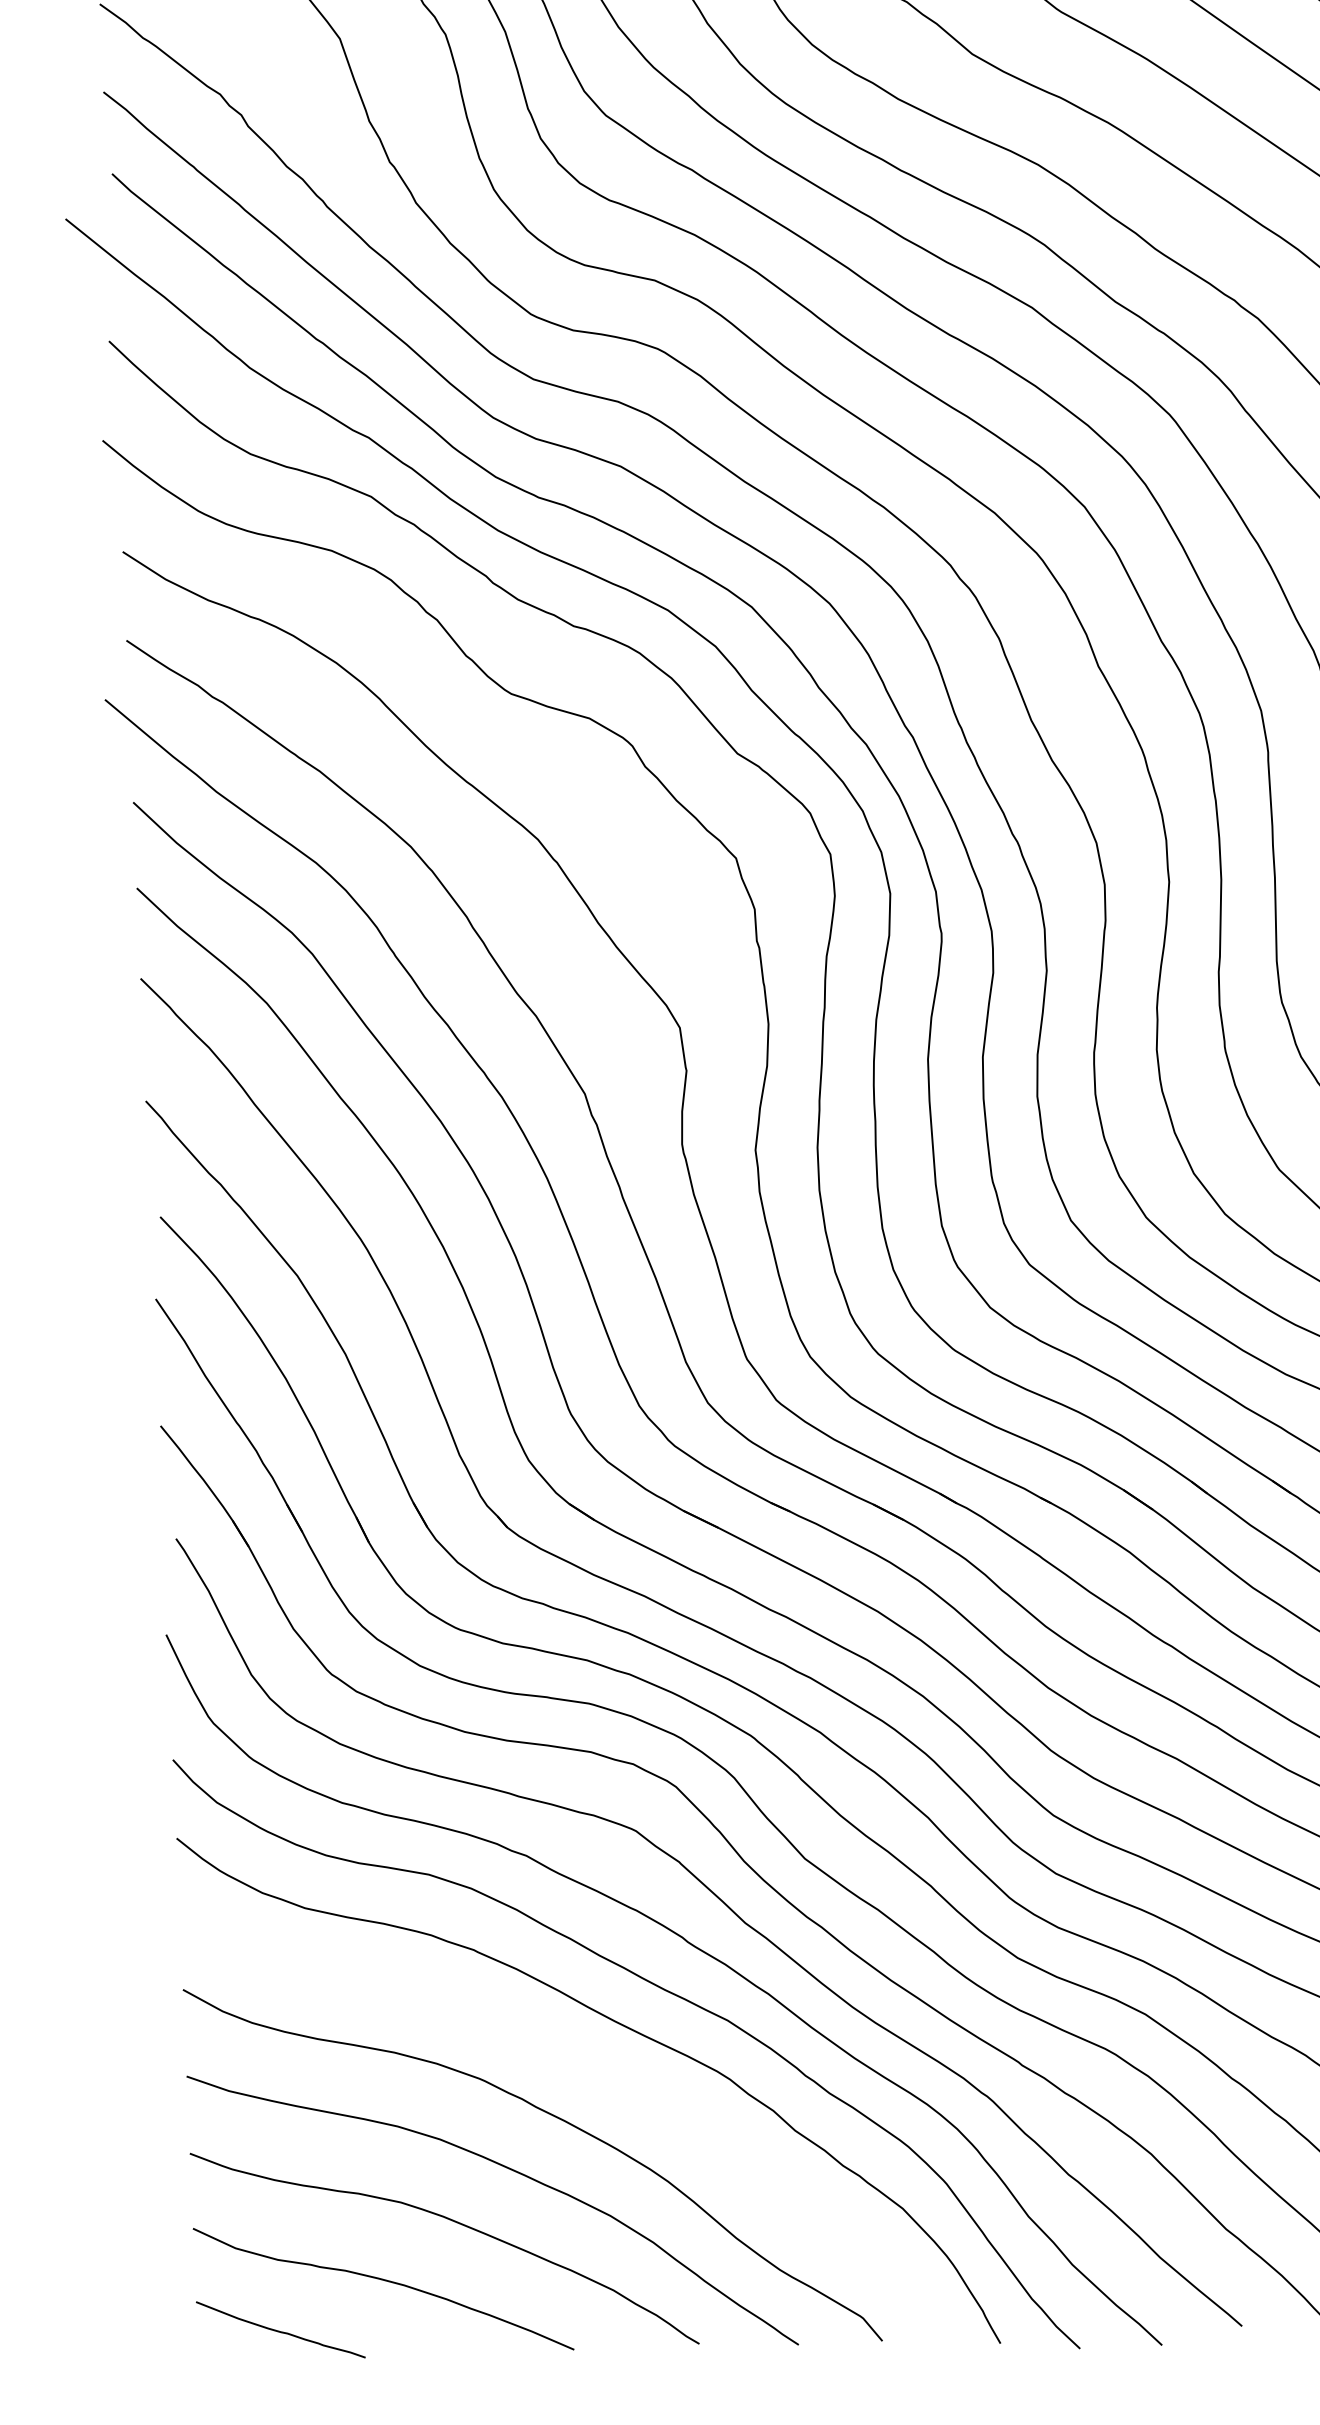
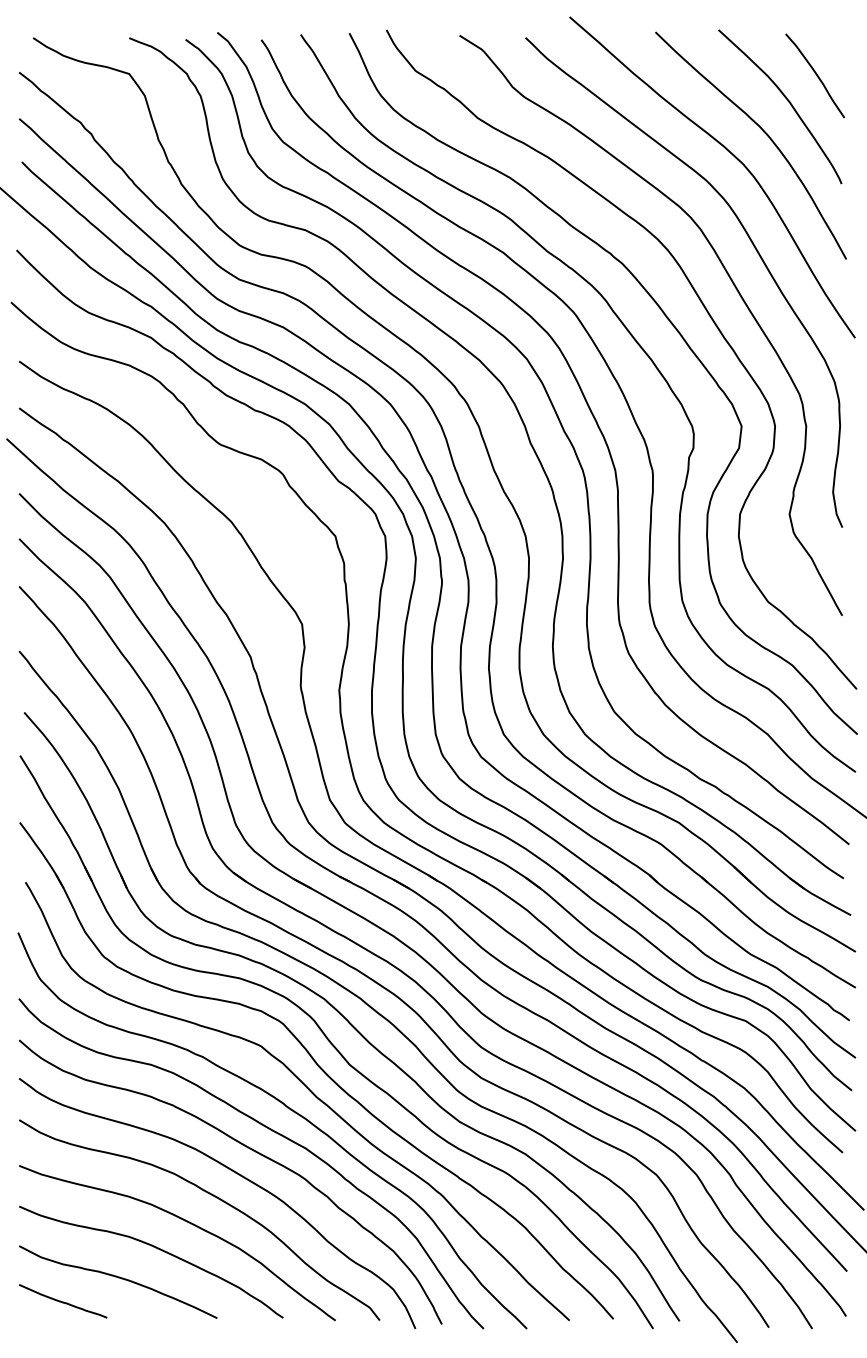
curve: (593, 2072) -> (233, 1172), added

